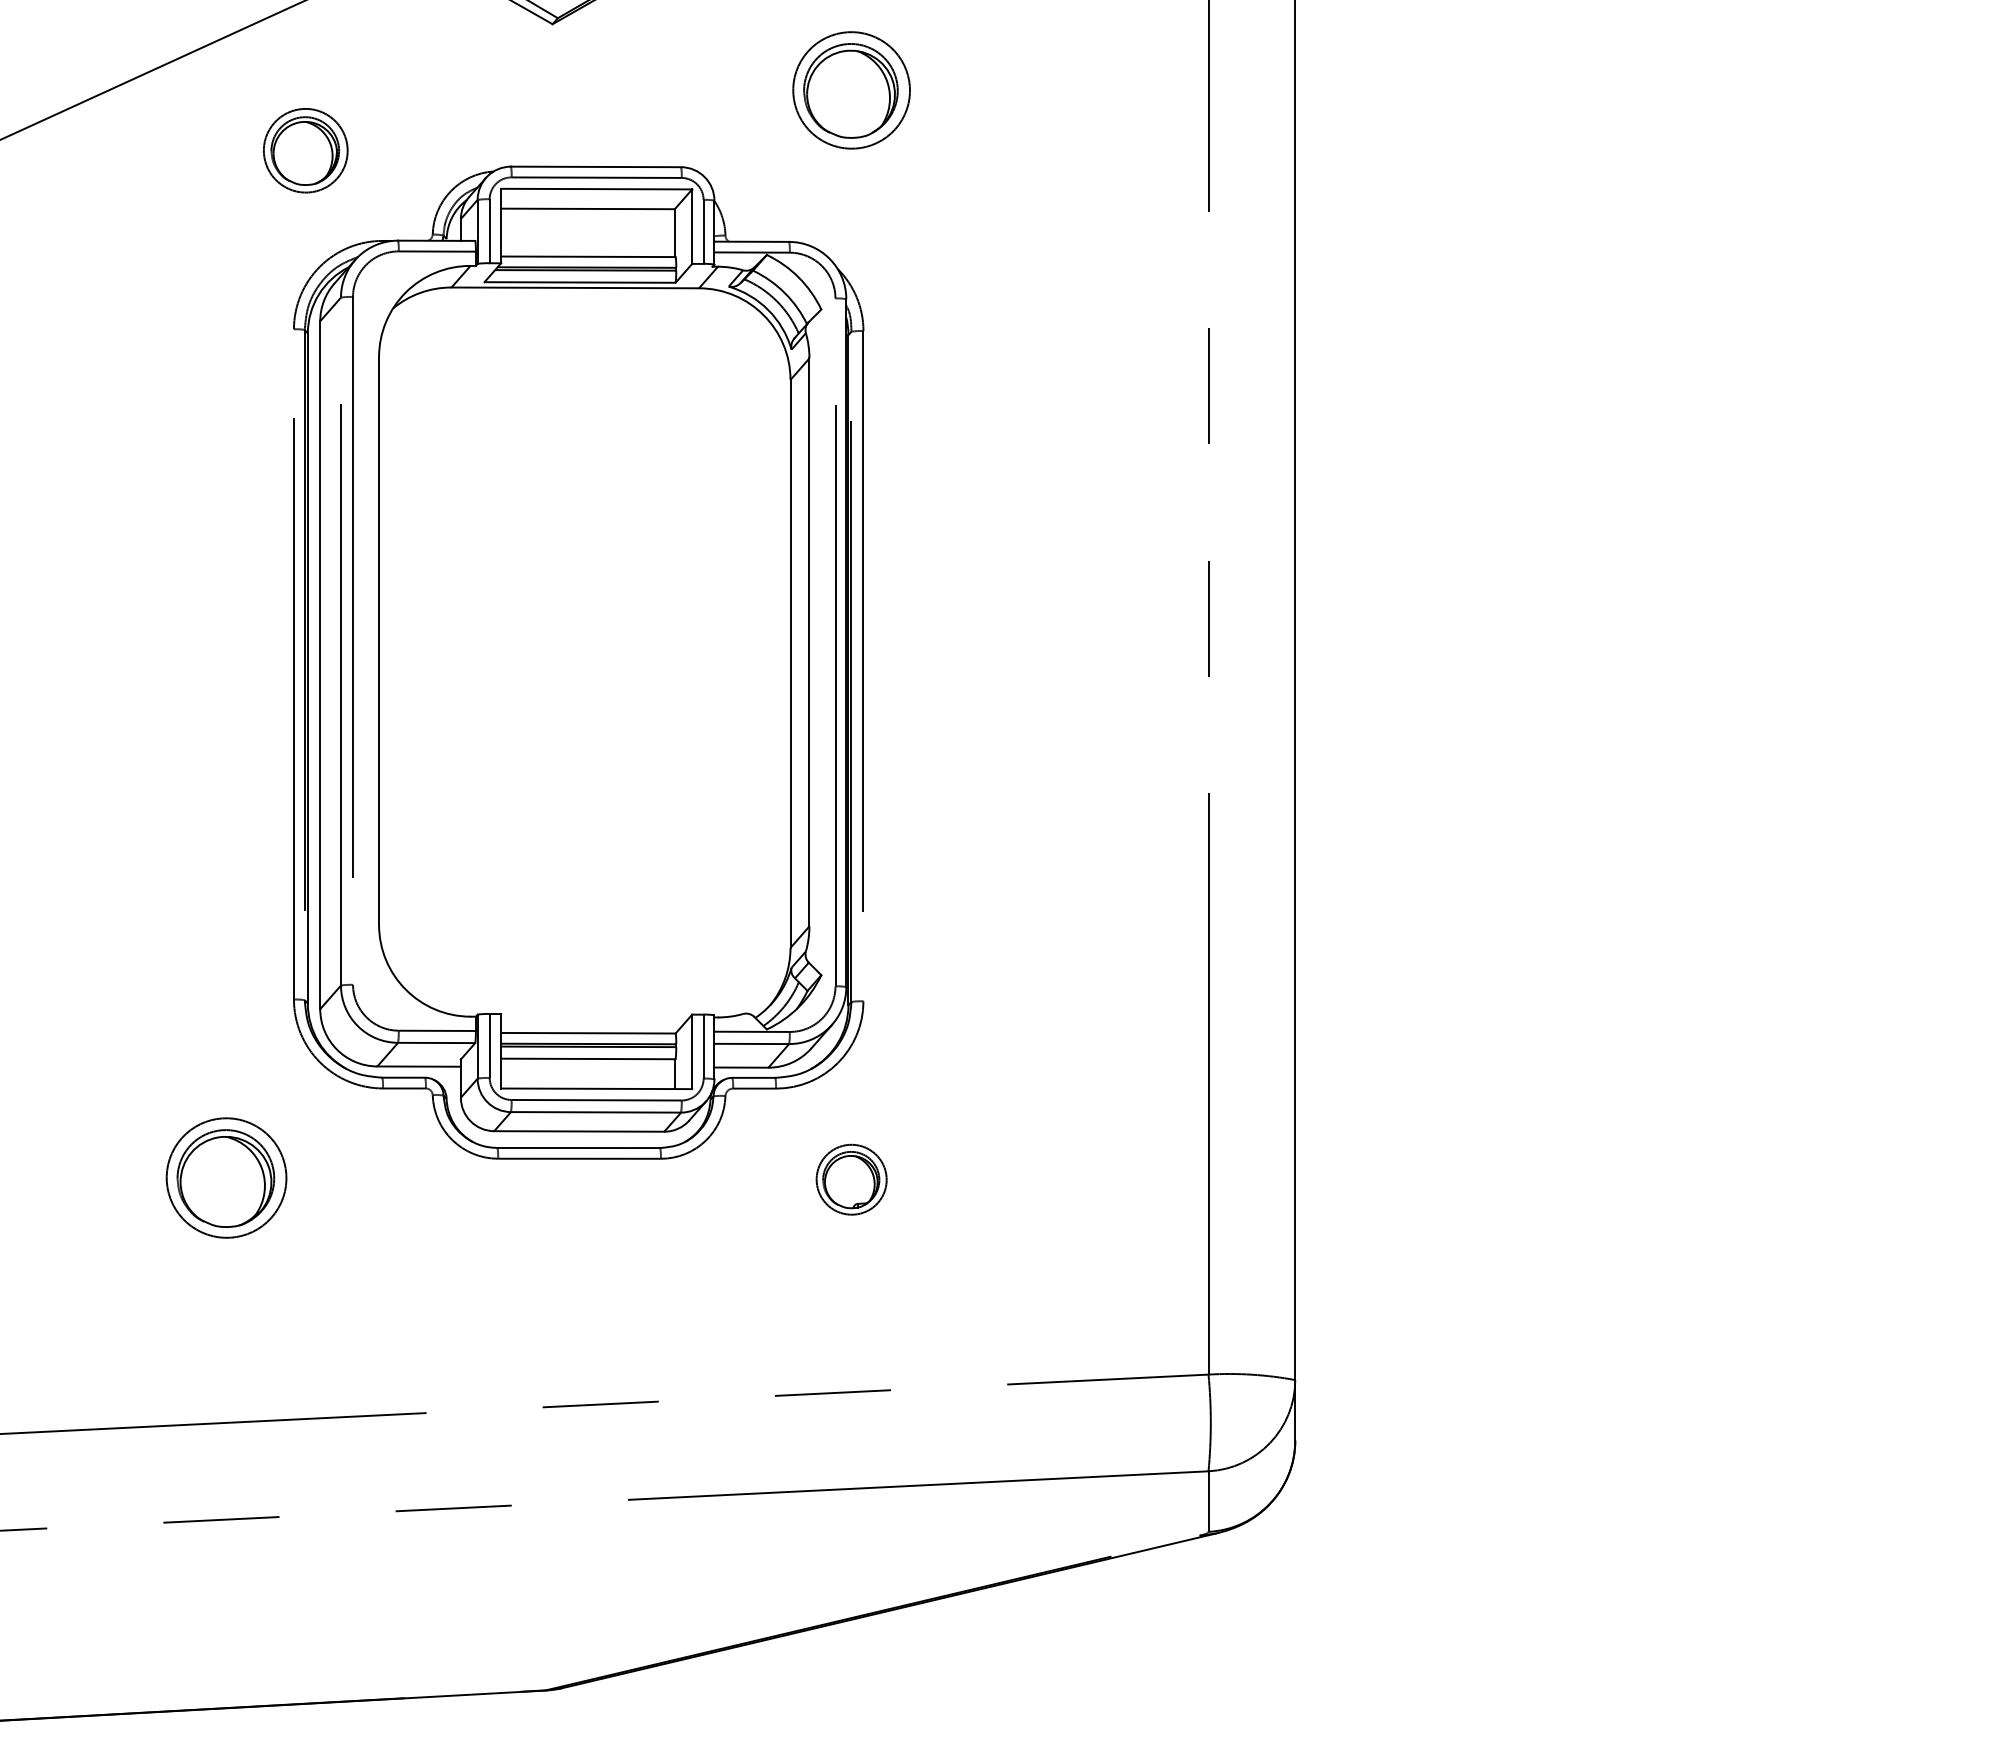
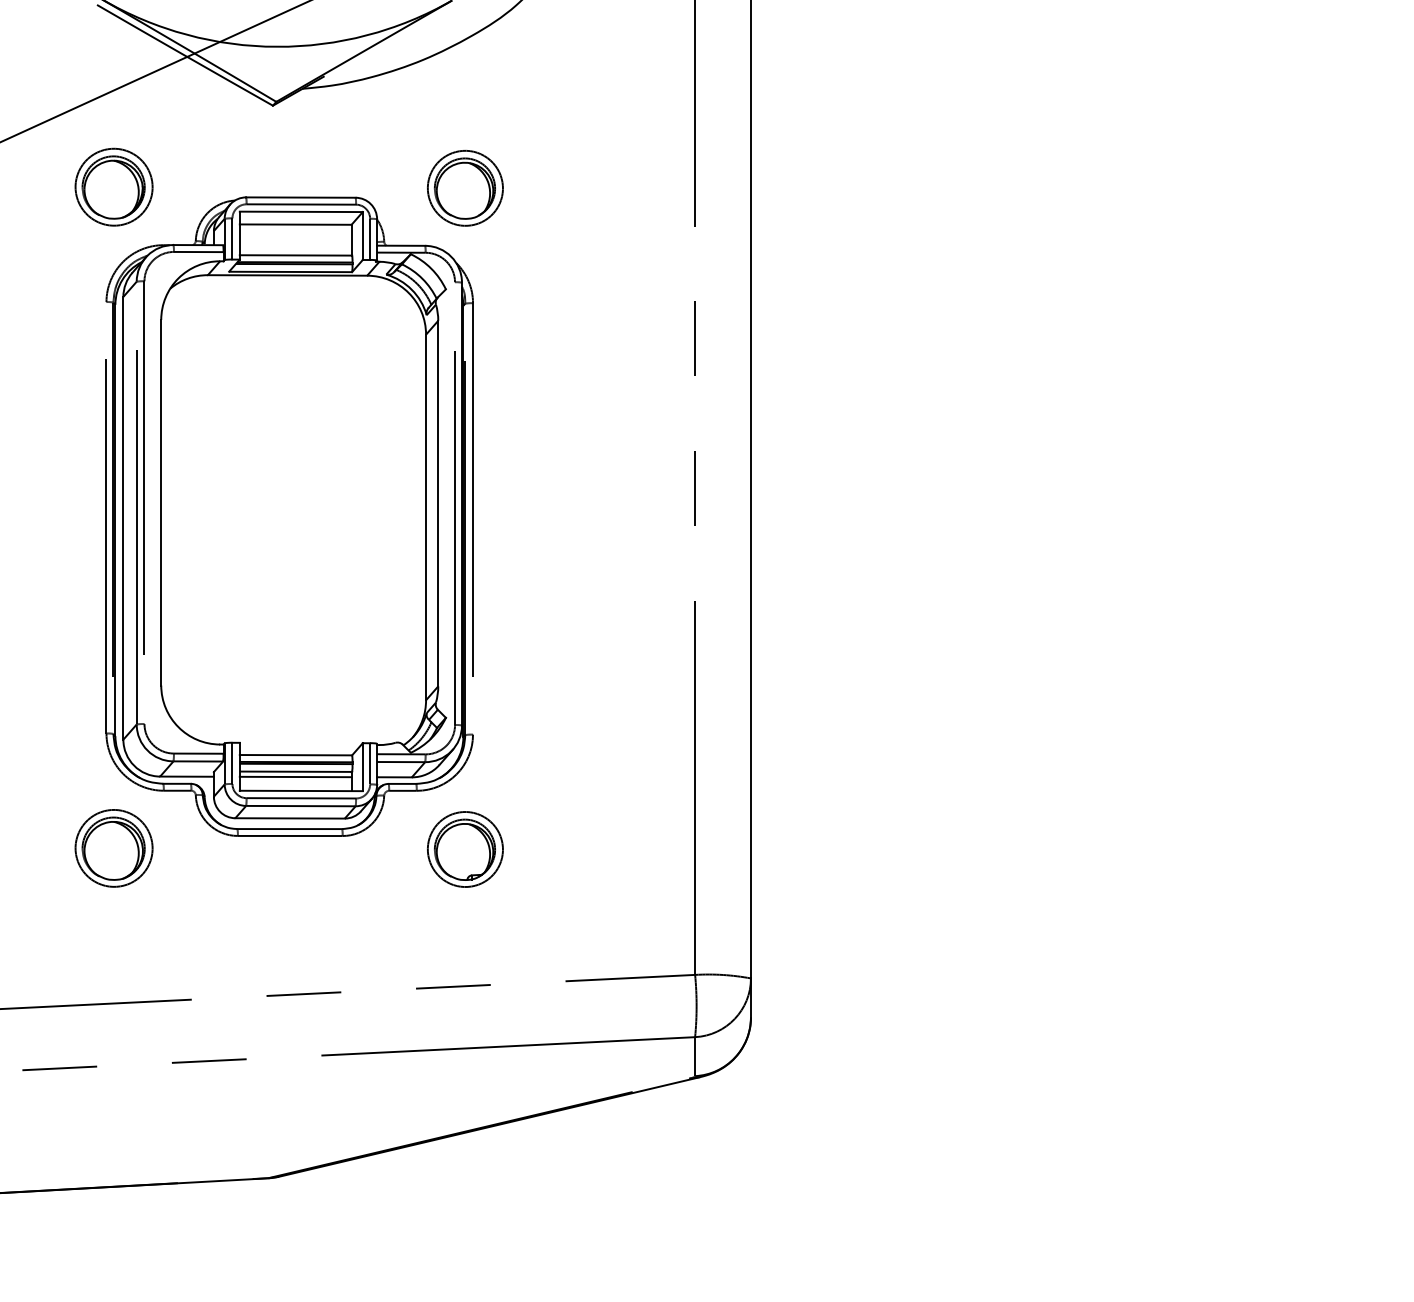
part: (851, 90) -> (465, 188), moved
part: (304, 149) -> (113, 186), size x1.43
line: (587, 1066) -> (295, 776), added
part: (225, 1178) -> (113, 848), moved
part: (851, 1179) -> (465, 849), size x1.67

